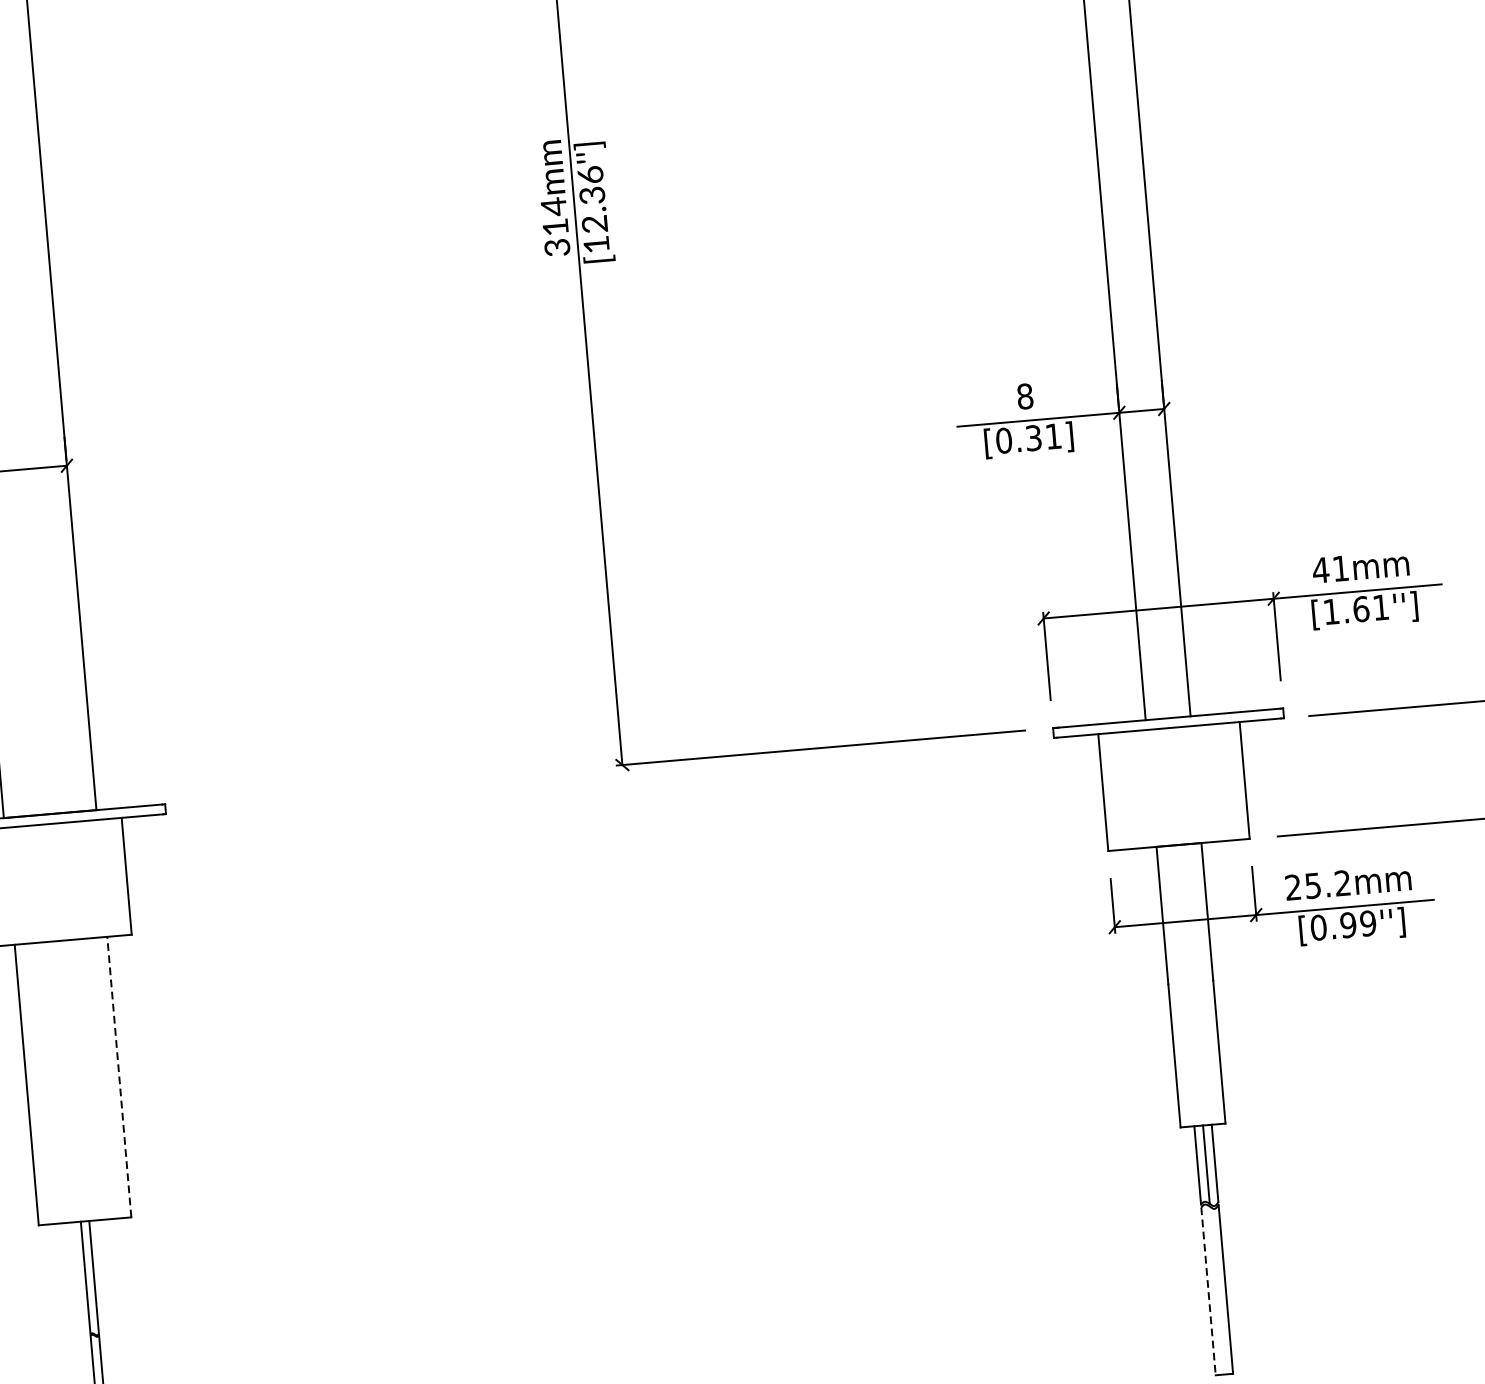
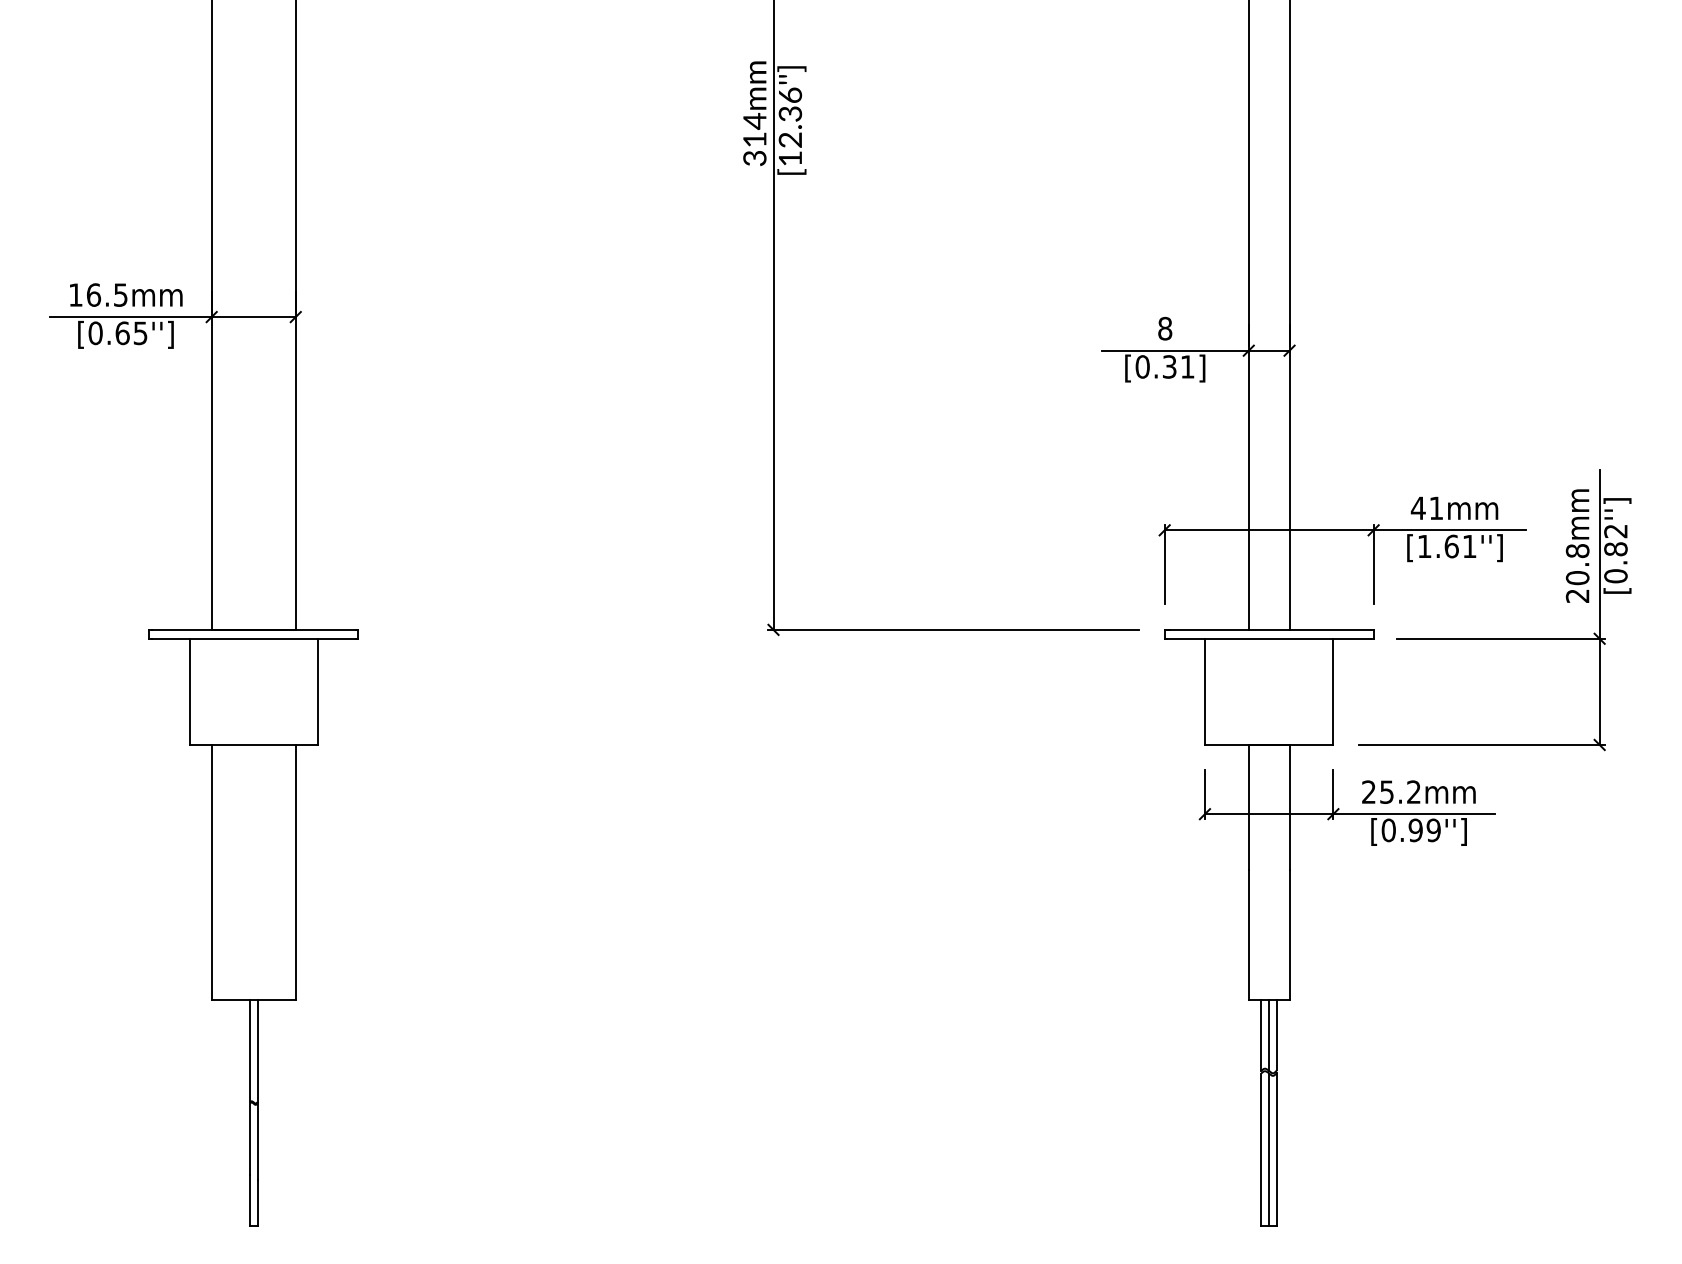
line: (118, 1076) -> (295, 871), dashed -> solid
line: (1217, 1290) -> (1269, 1149), added
line: (1208, 1292) -> (1261, 1150), dashed -> solid

